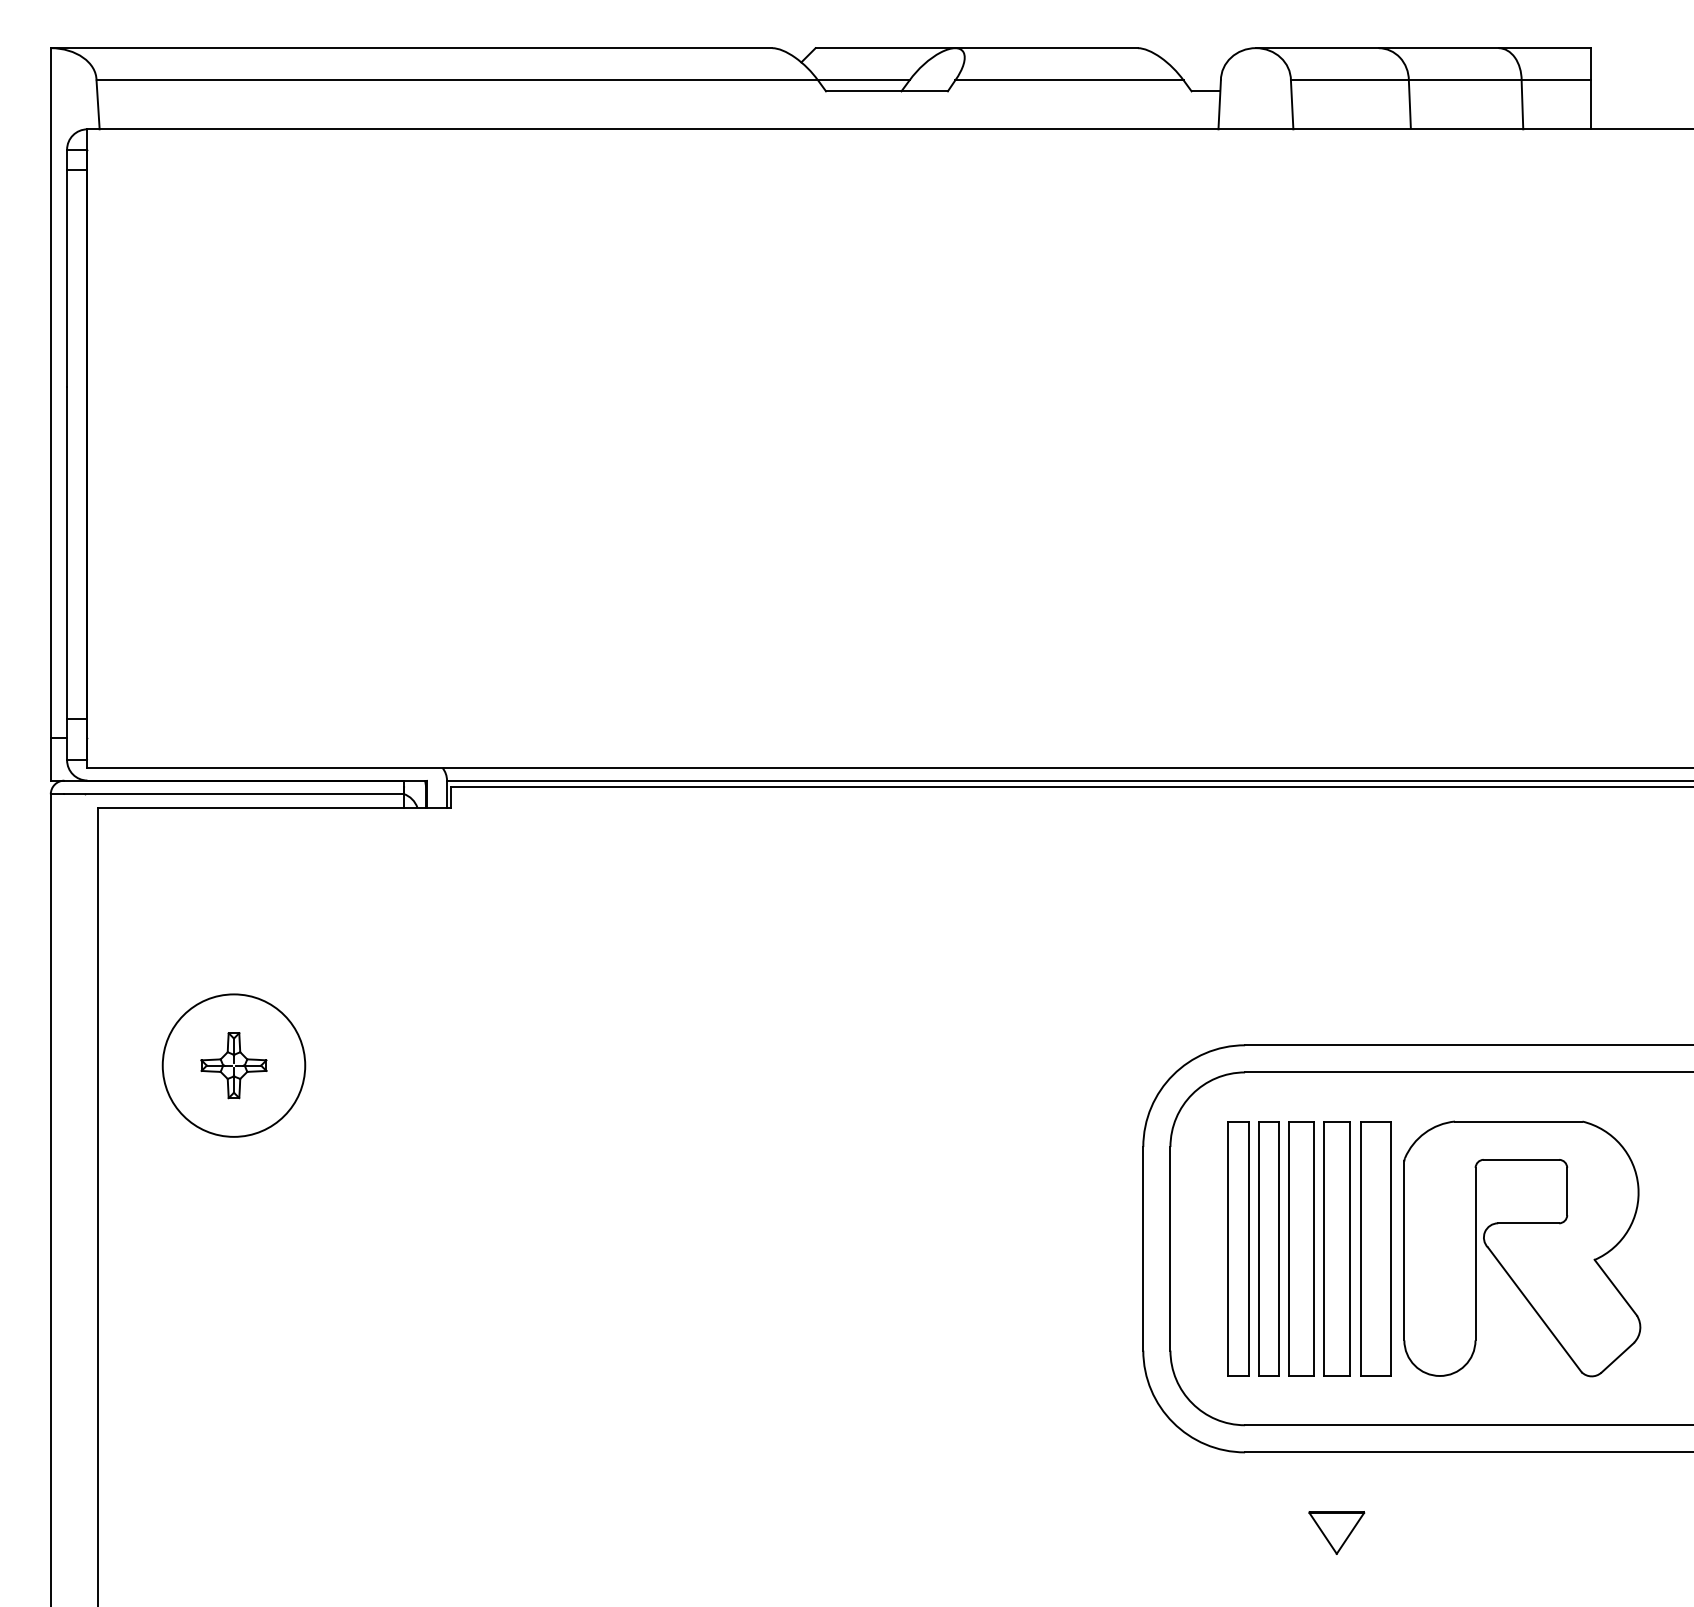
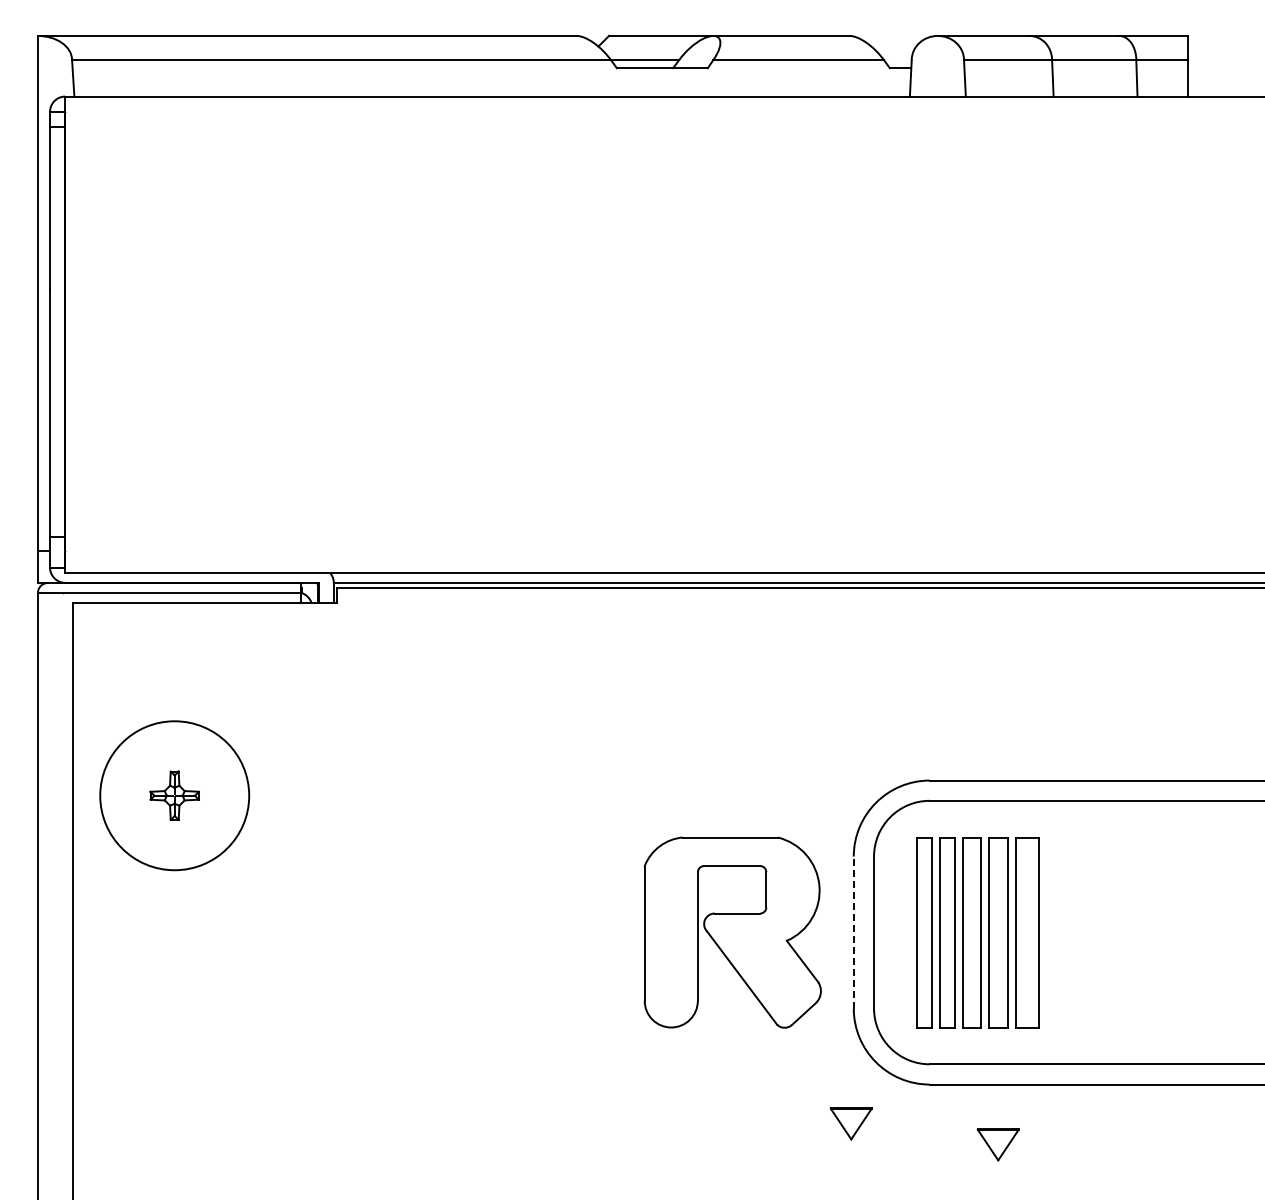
circle: (233, 1065) -> (174, 795), size x1.4
line: (1142, 1248) -> (853, 932), solid -> dashed
part: (1521, 1248) -> (732, 932), moved
part: (1138, 1504) -> (850, 1123), added

